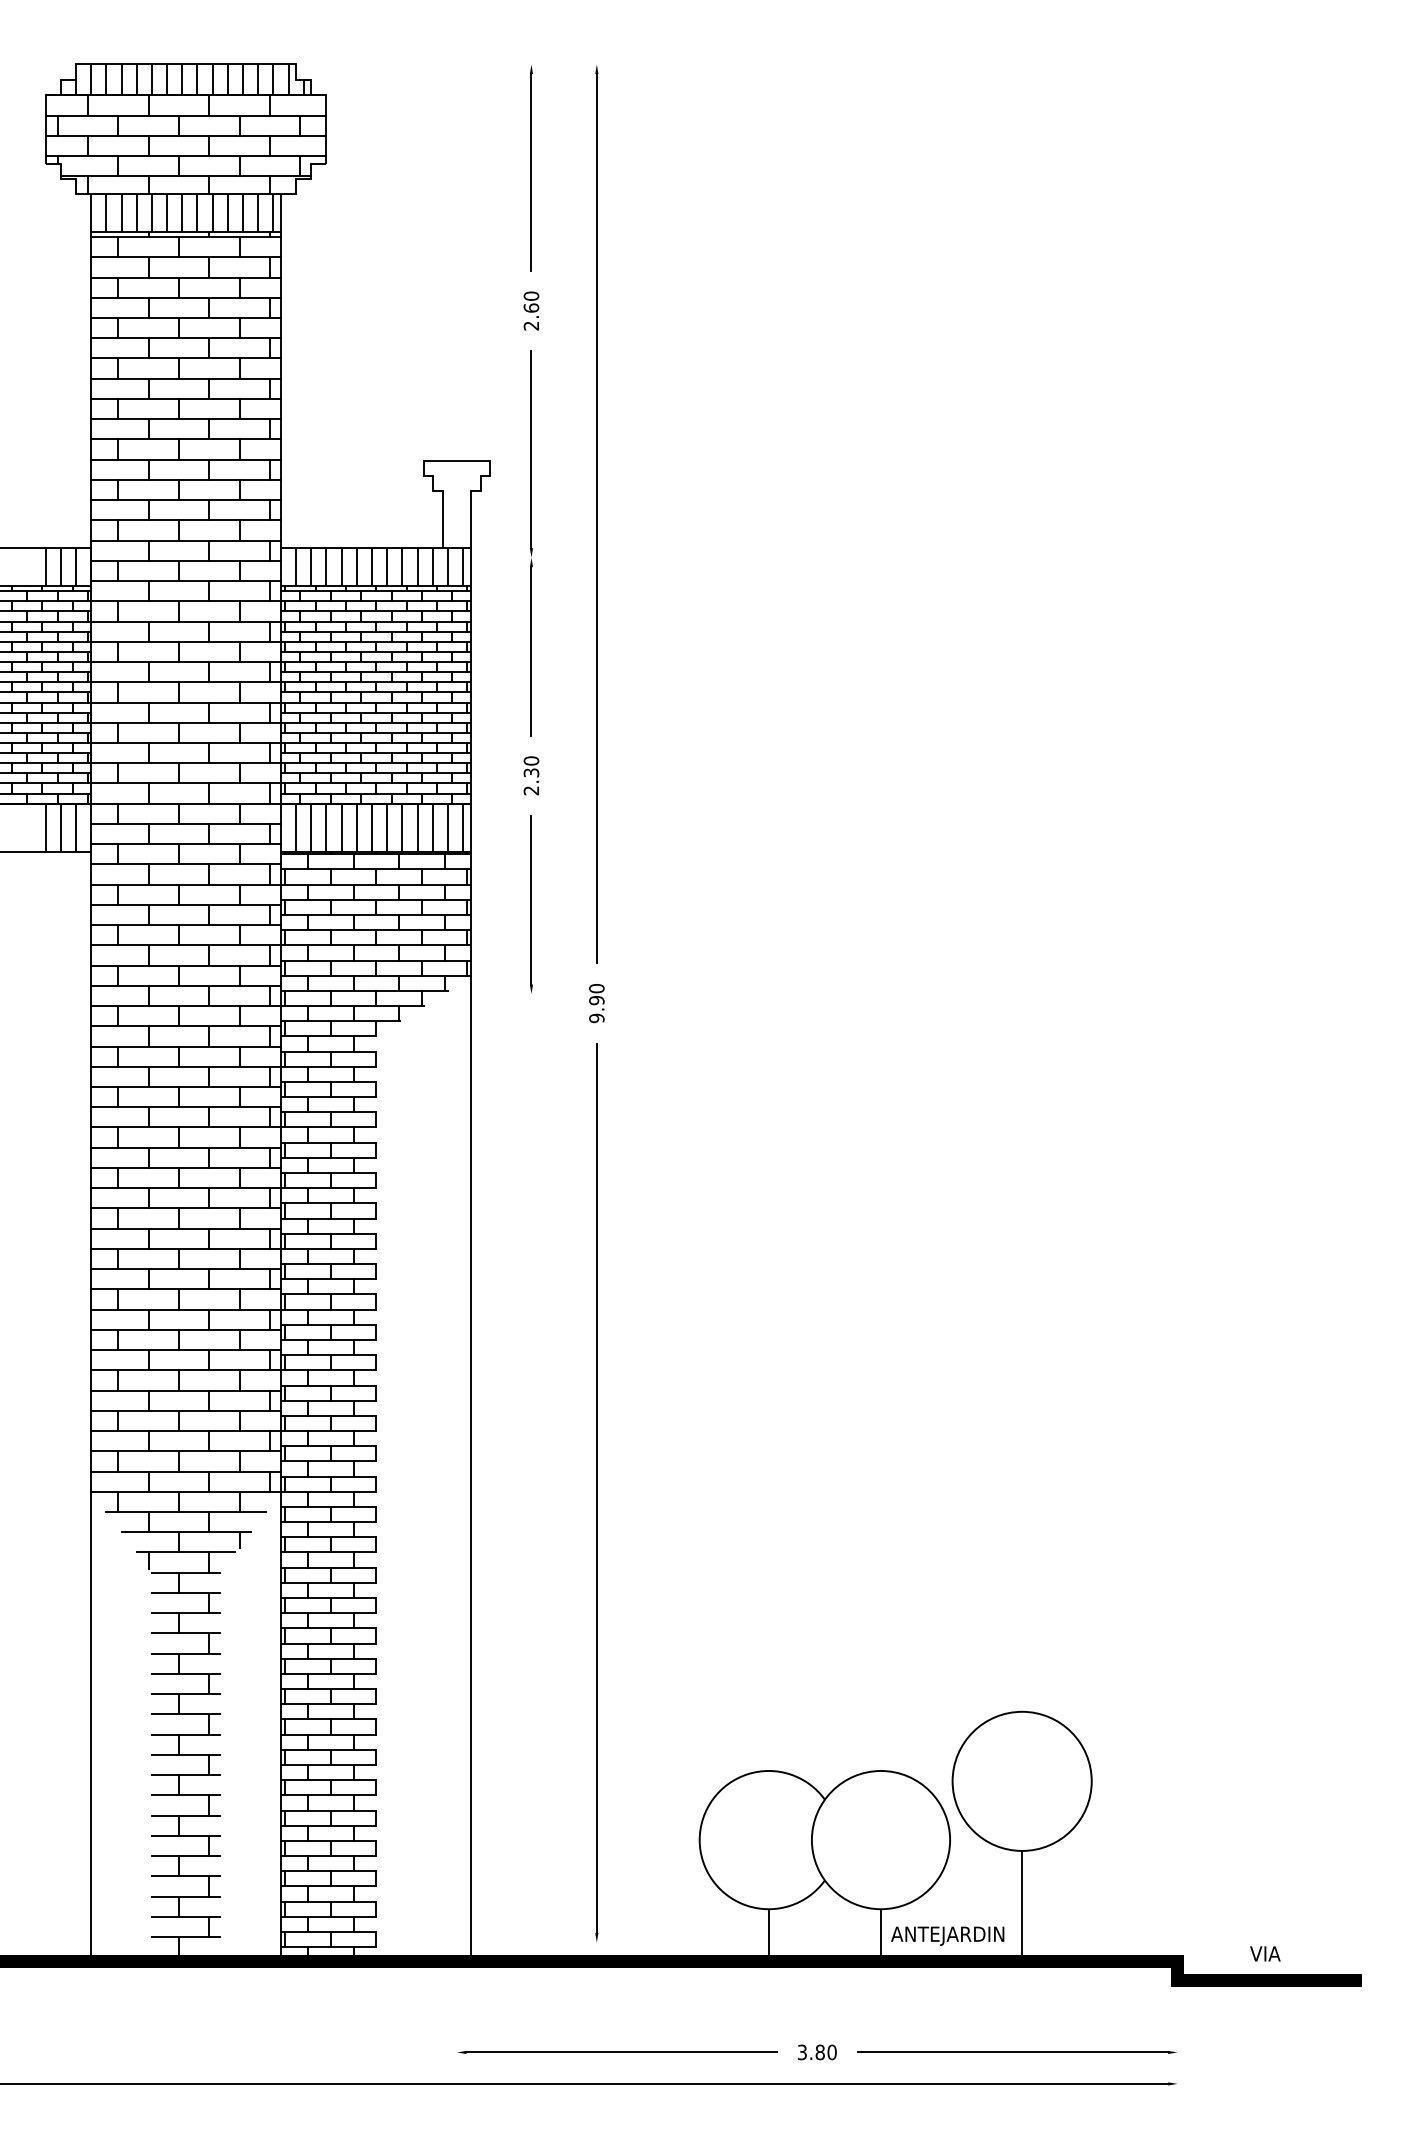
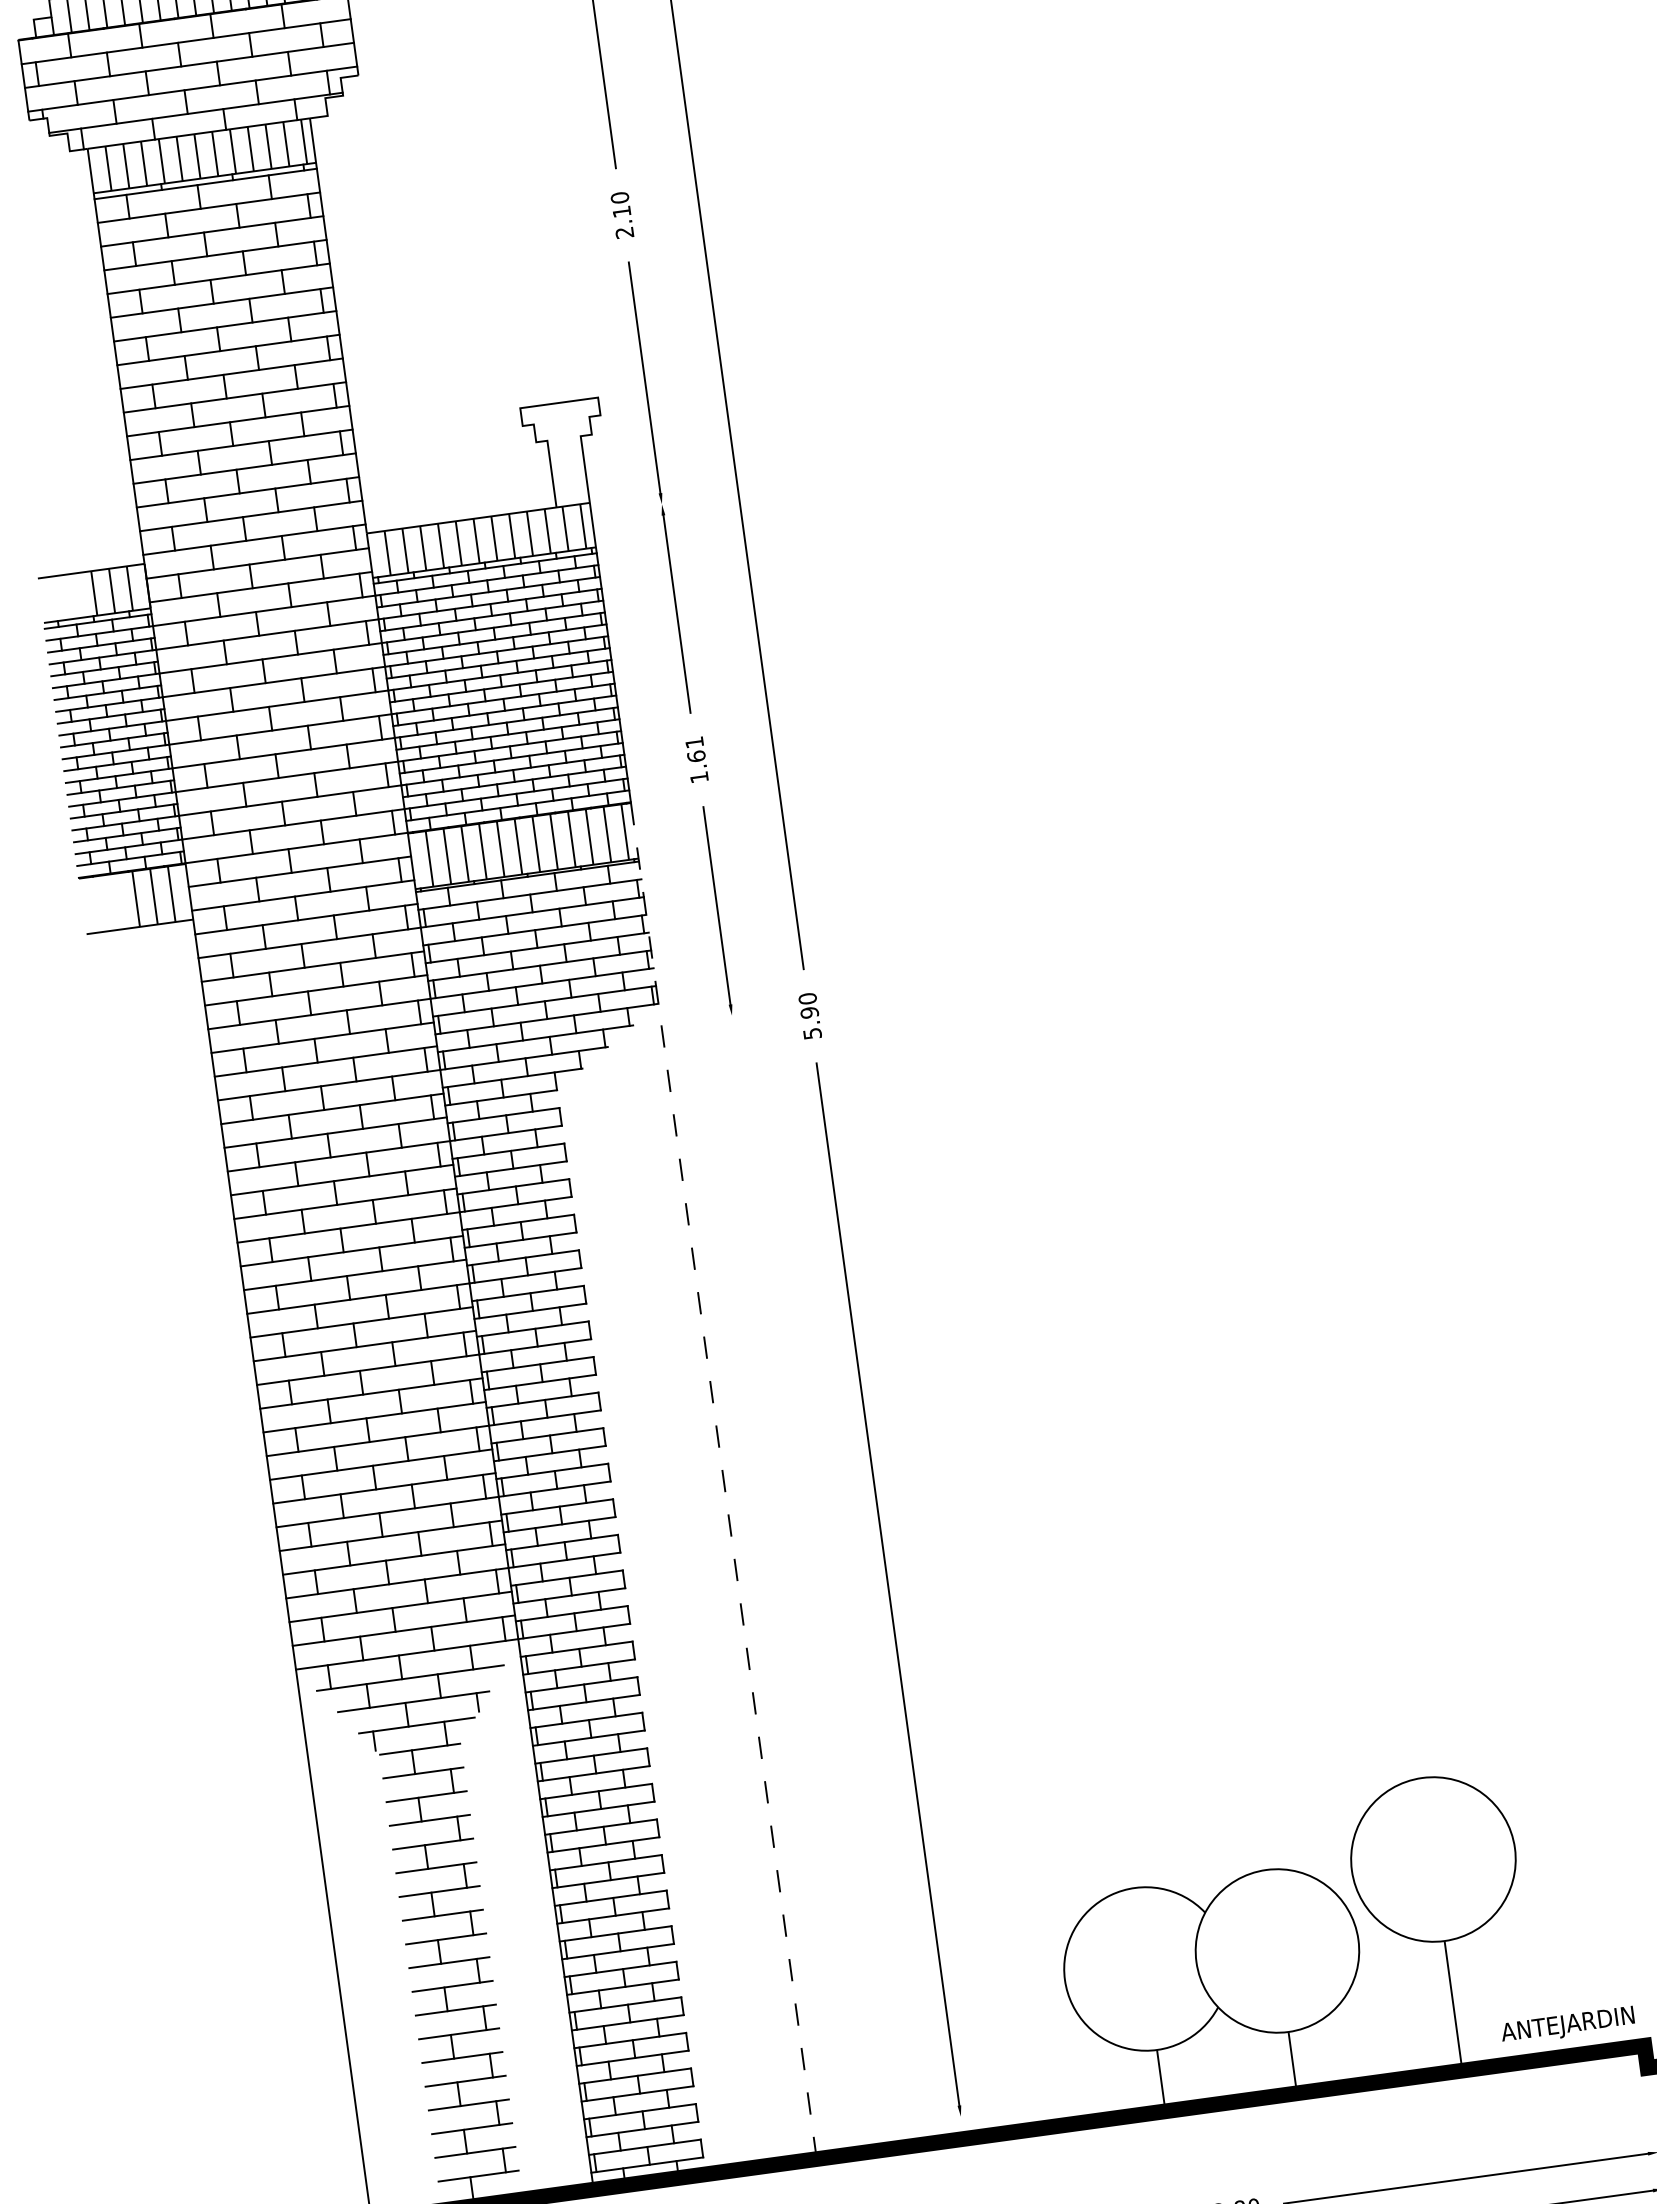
text: (531, 307) -> (621, 211), 2.60 -> 2.10
text: (531, 775) -> (696, 759), 2.30 -> 1.61
text: (596, 1018) -> (812, 1033), 9.90 -> 5.90
line: (471, 1382) -> (724, 1480), solid -> dashed
text: (947, 1935) -> (1567, 2025), moved

